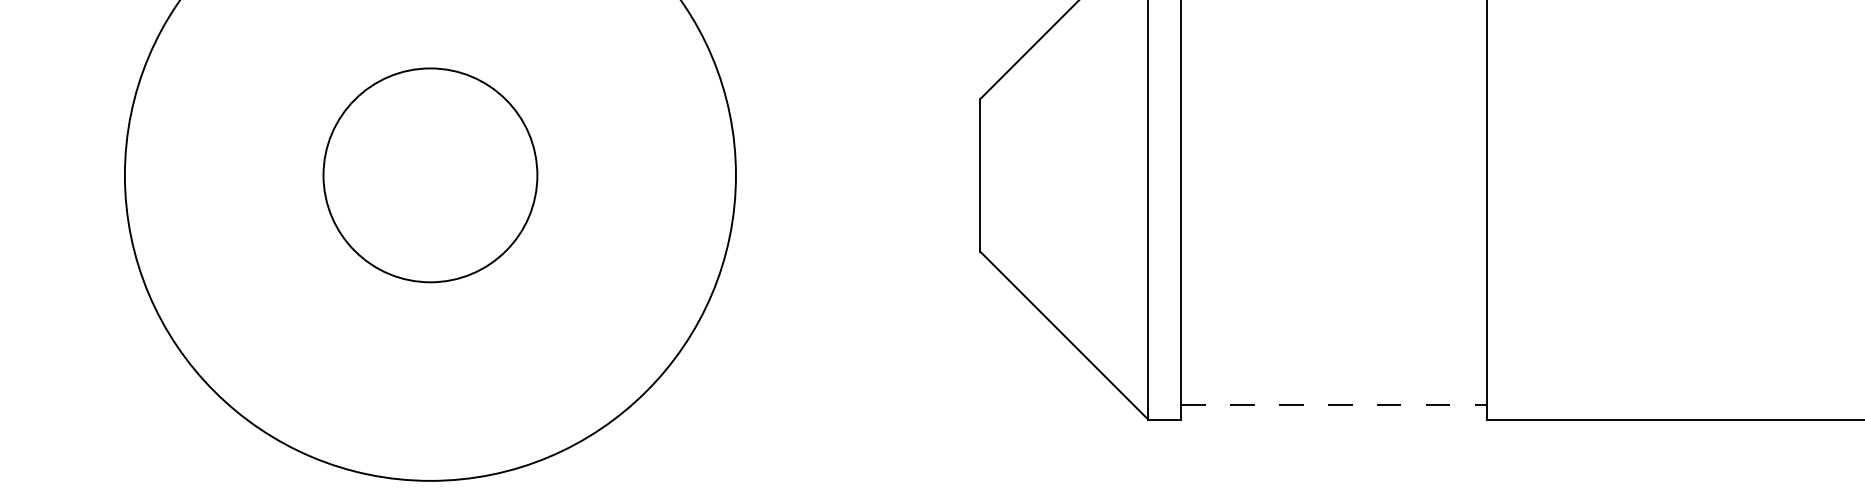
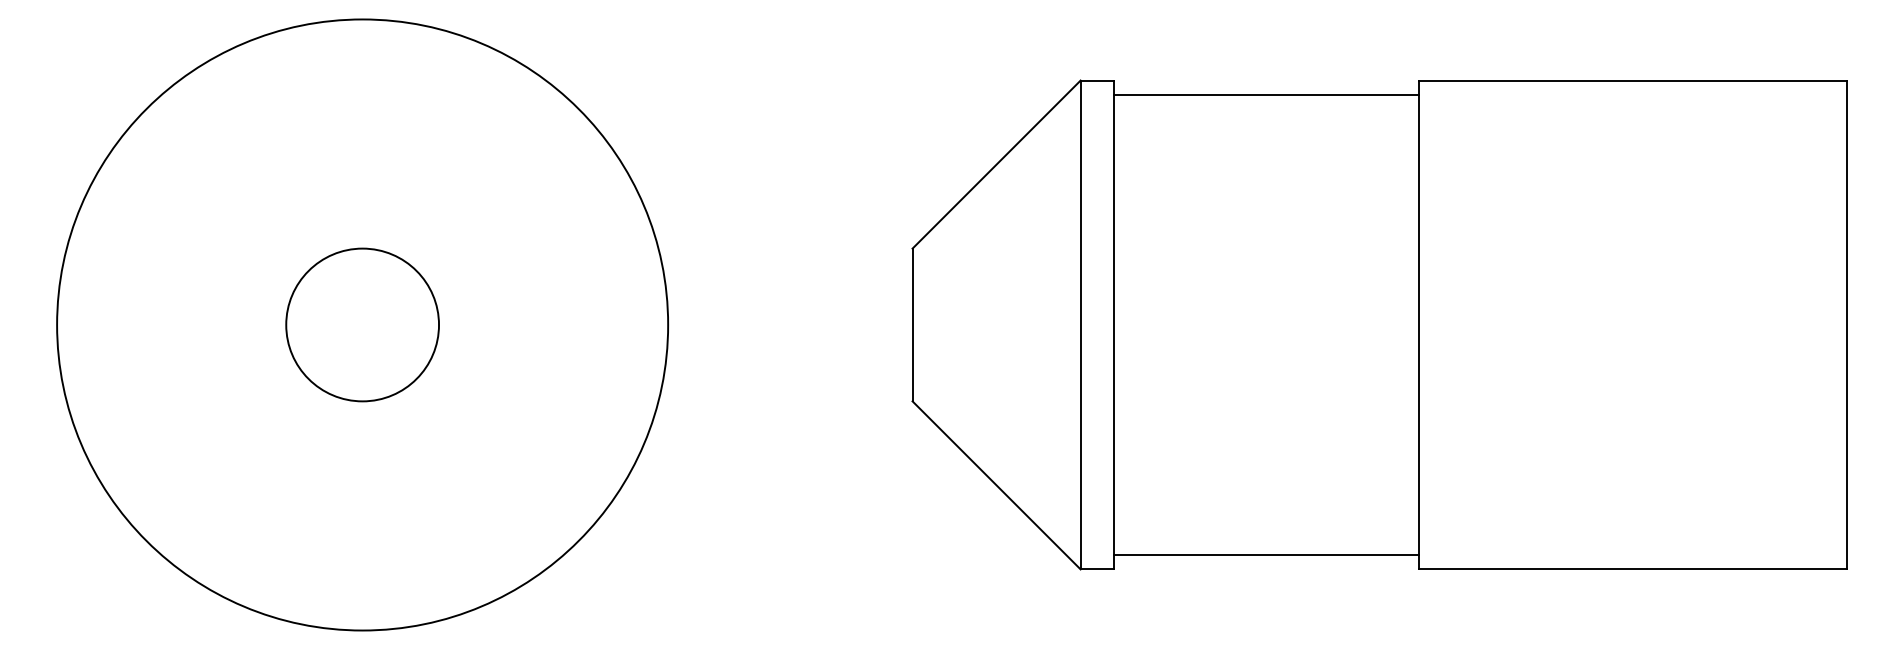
circle: (430, 174) -> (362, 324), size x0.71
line: (1334, 404) -> (1266, 554), dashed -> solid

